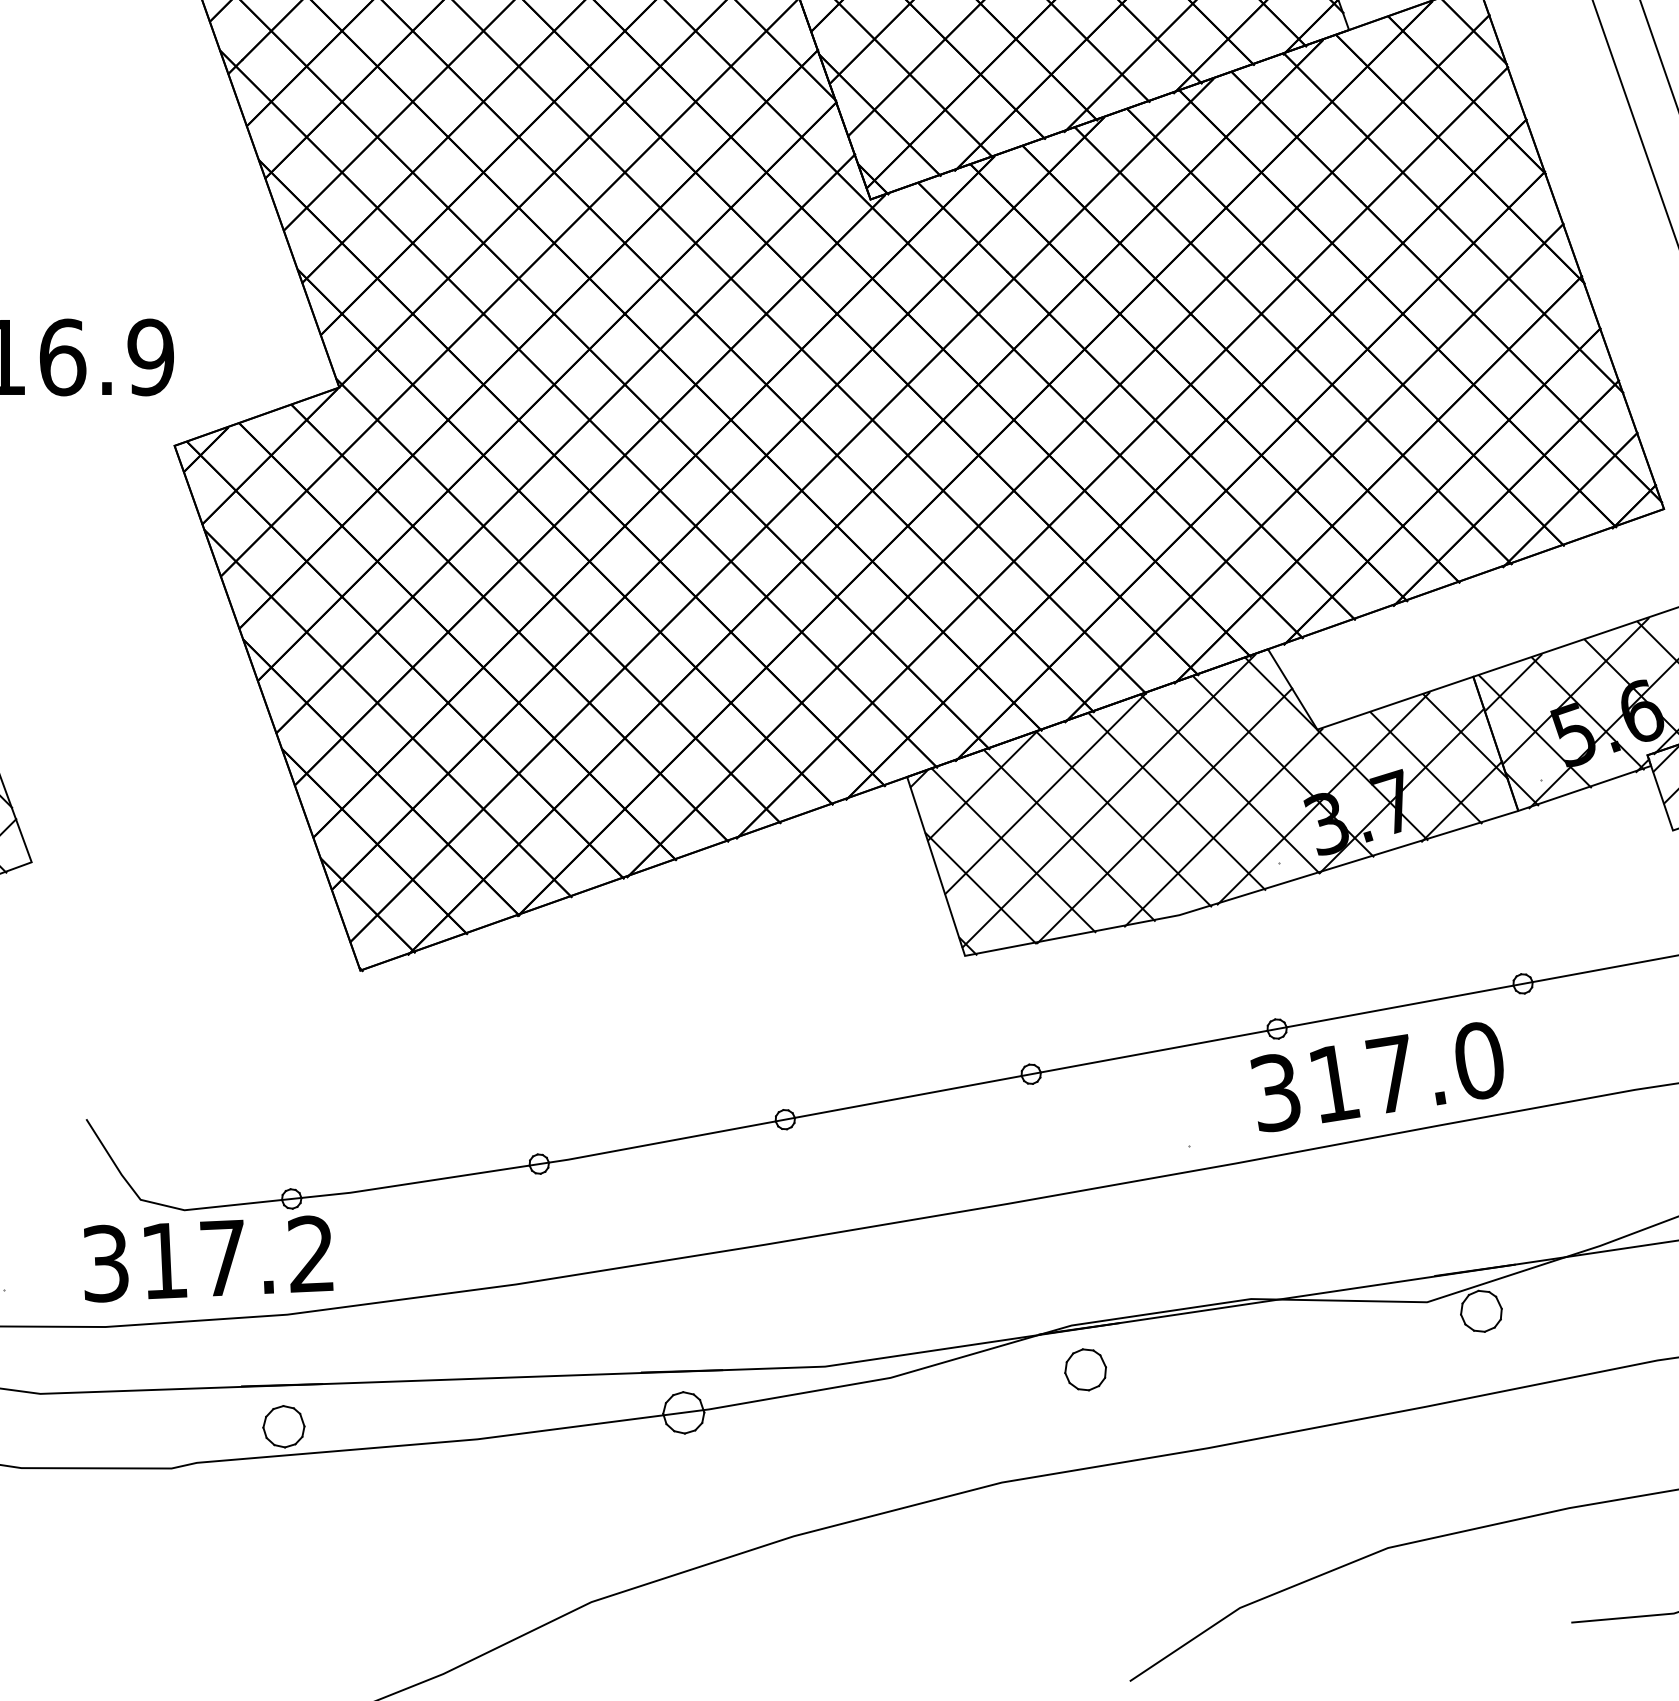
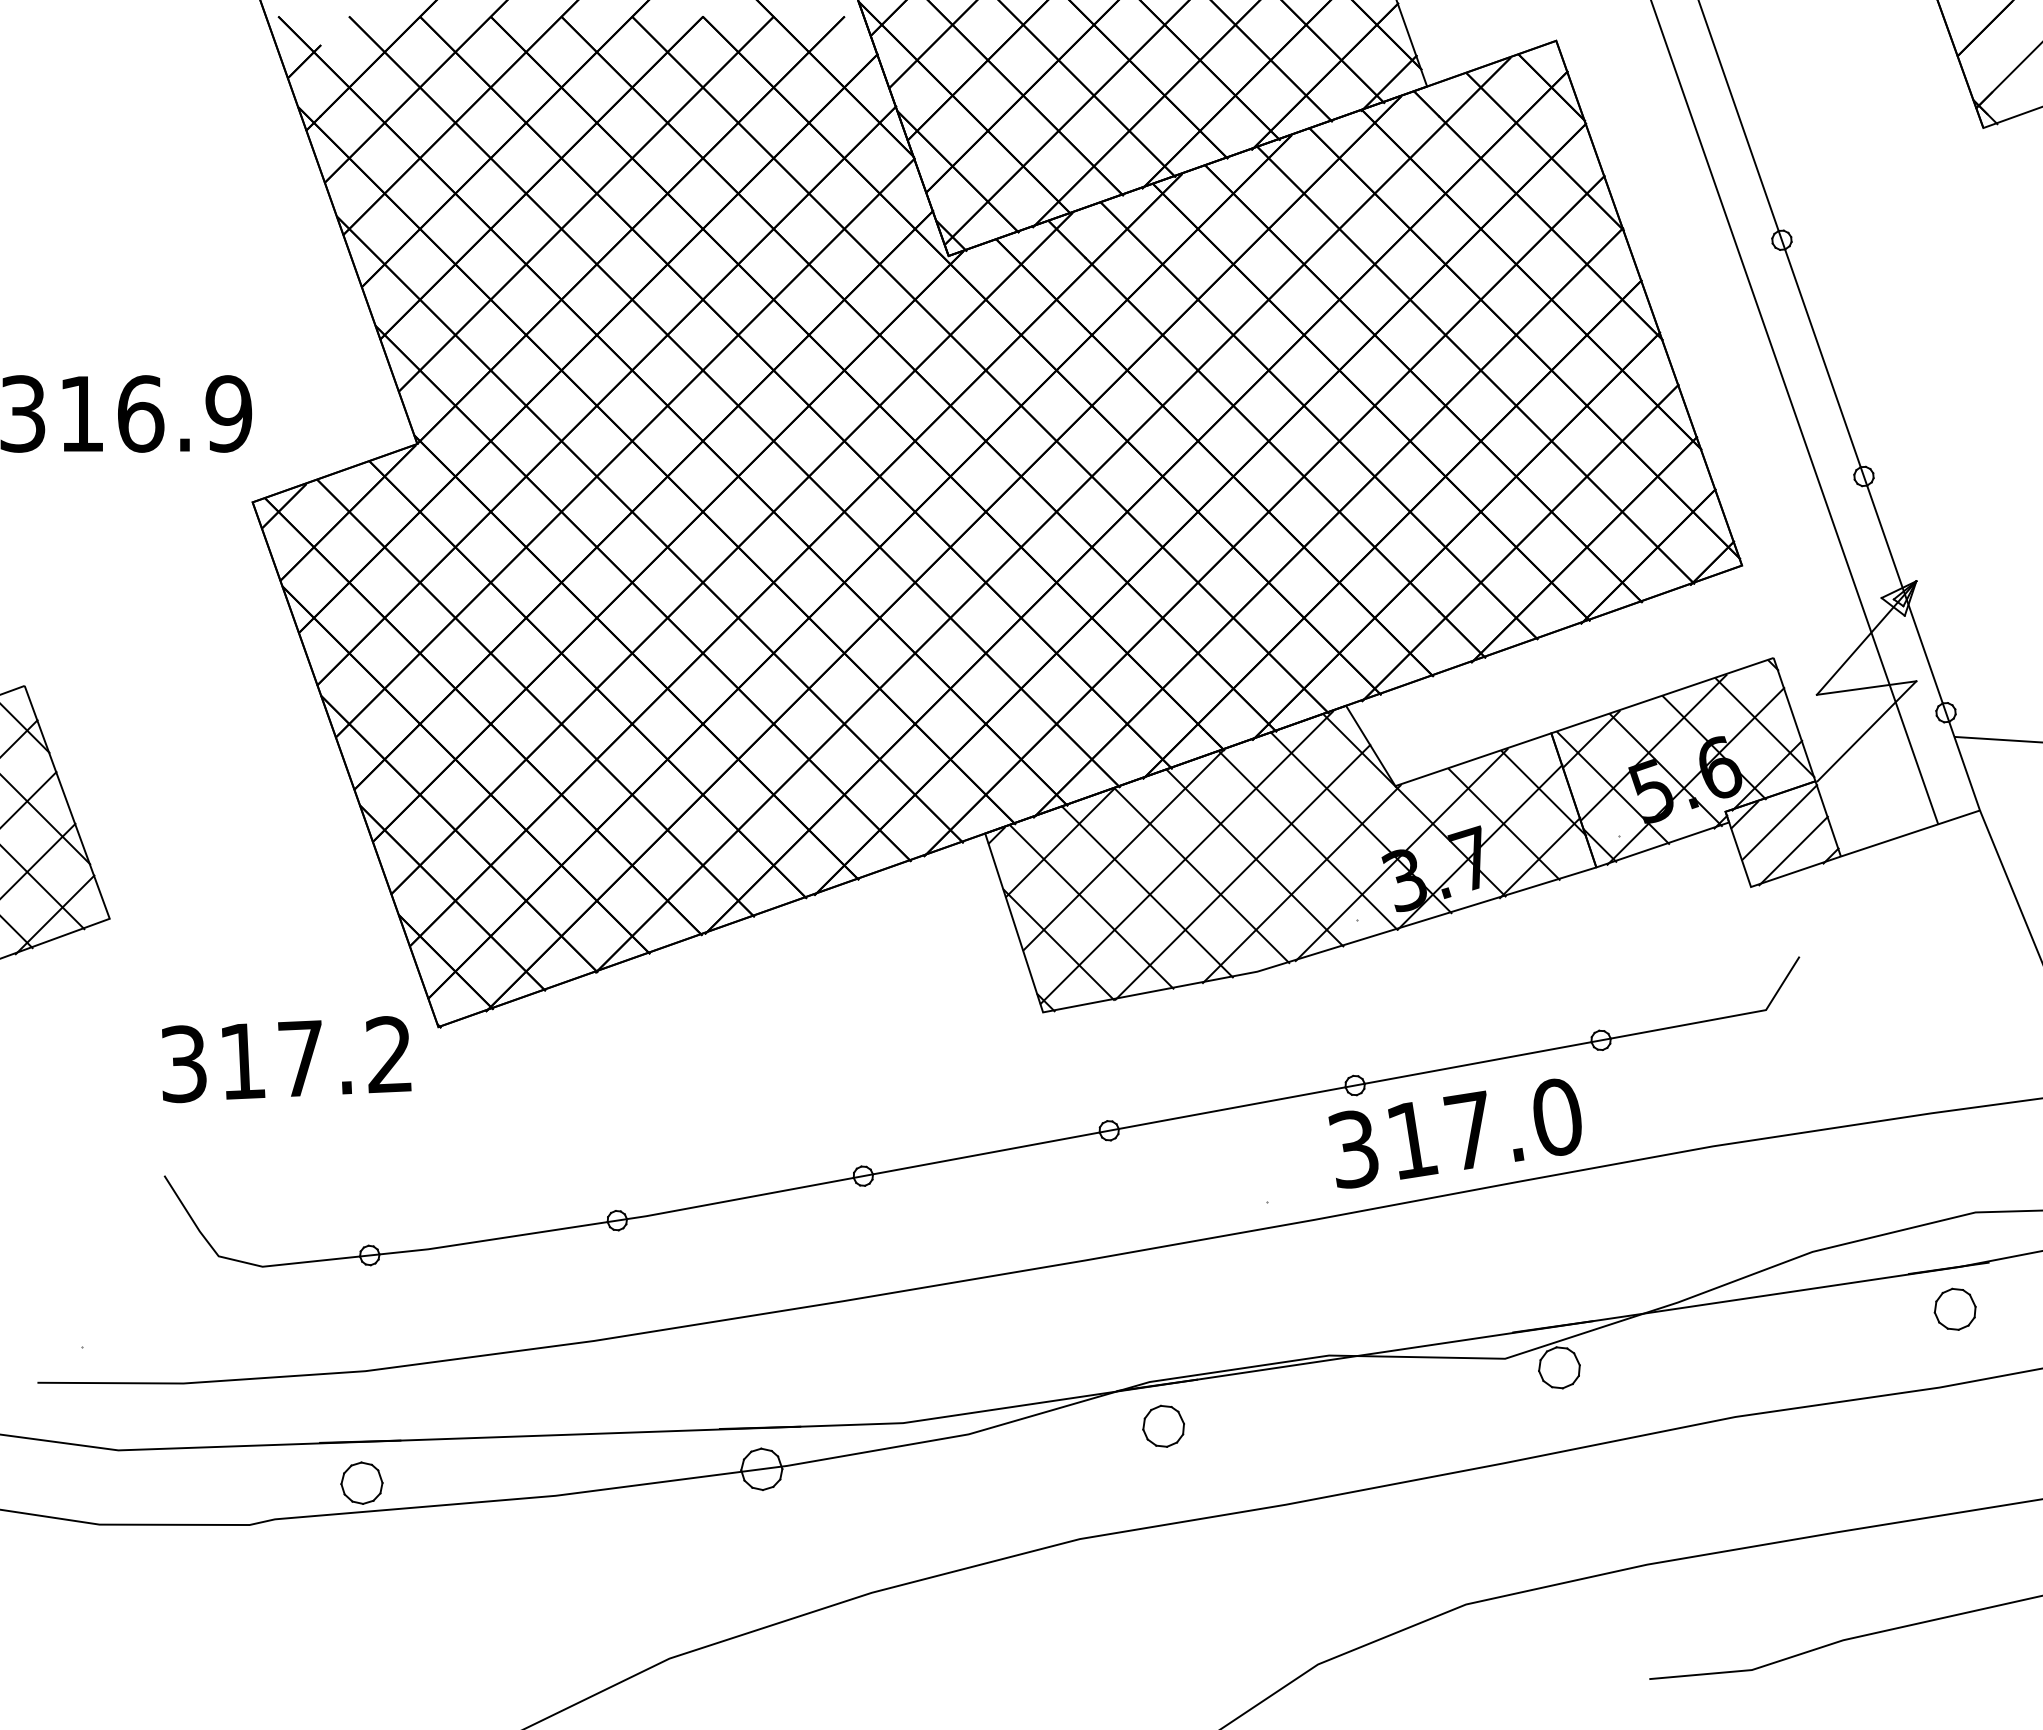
text: (208, 1259) -> (286, 1059), moved

